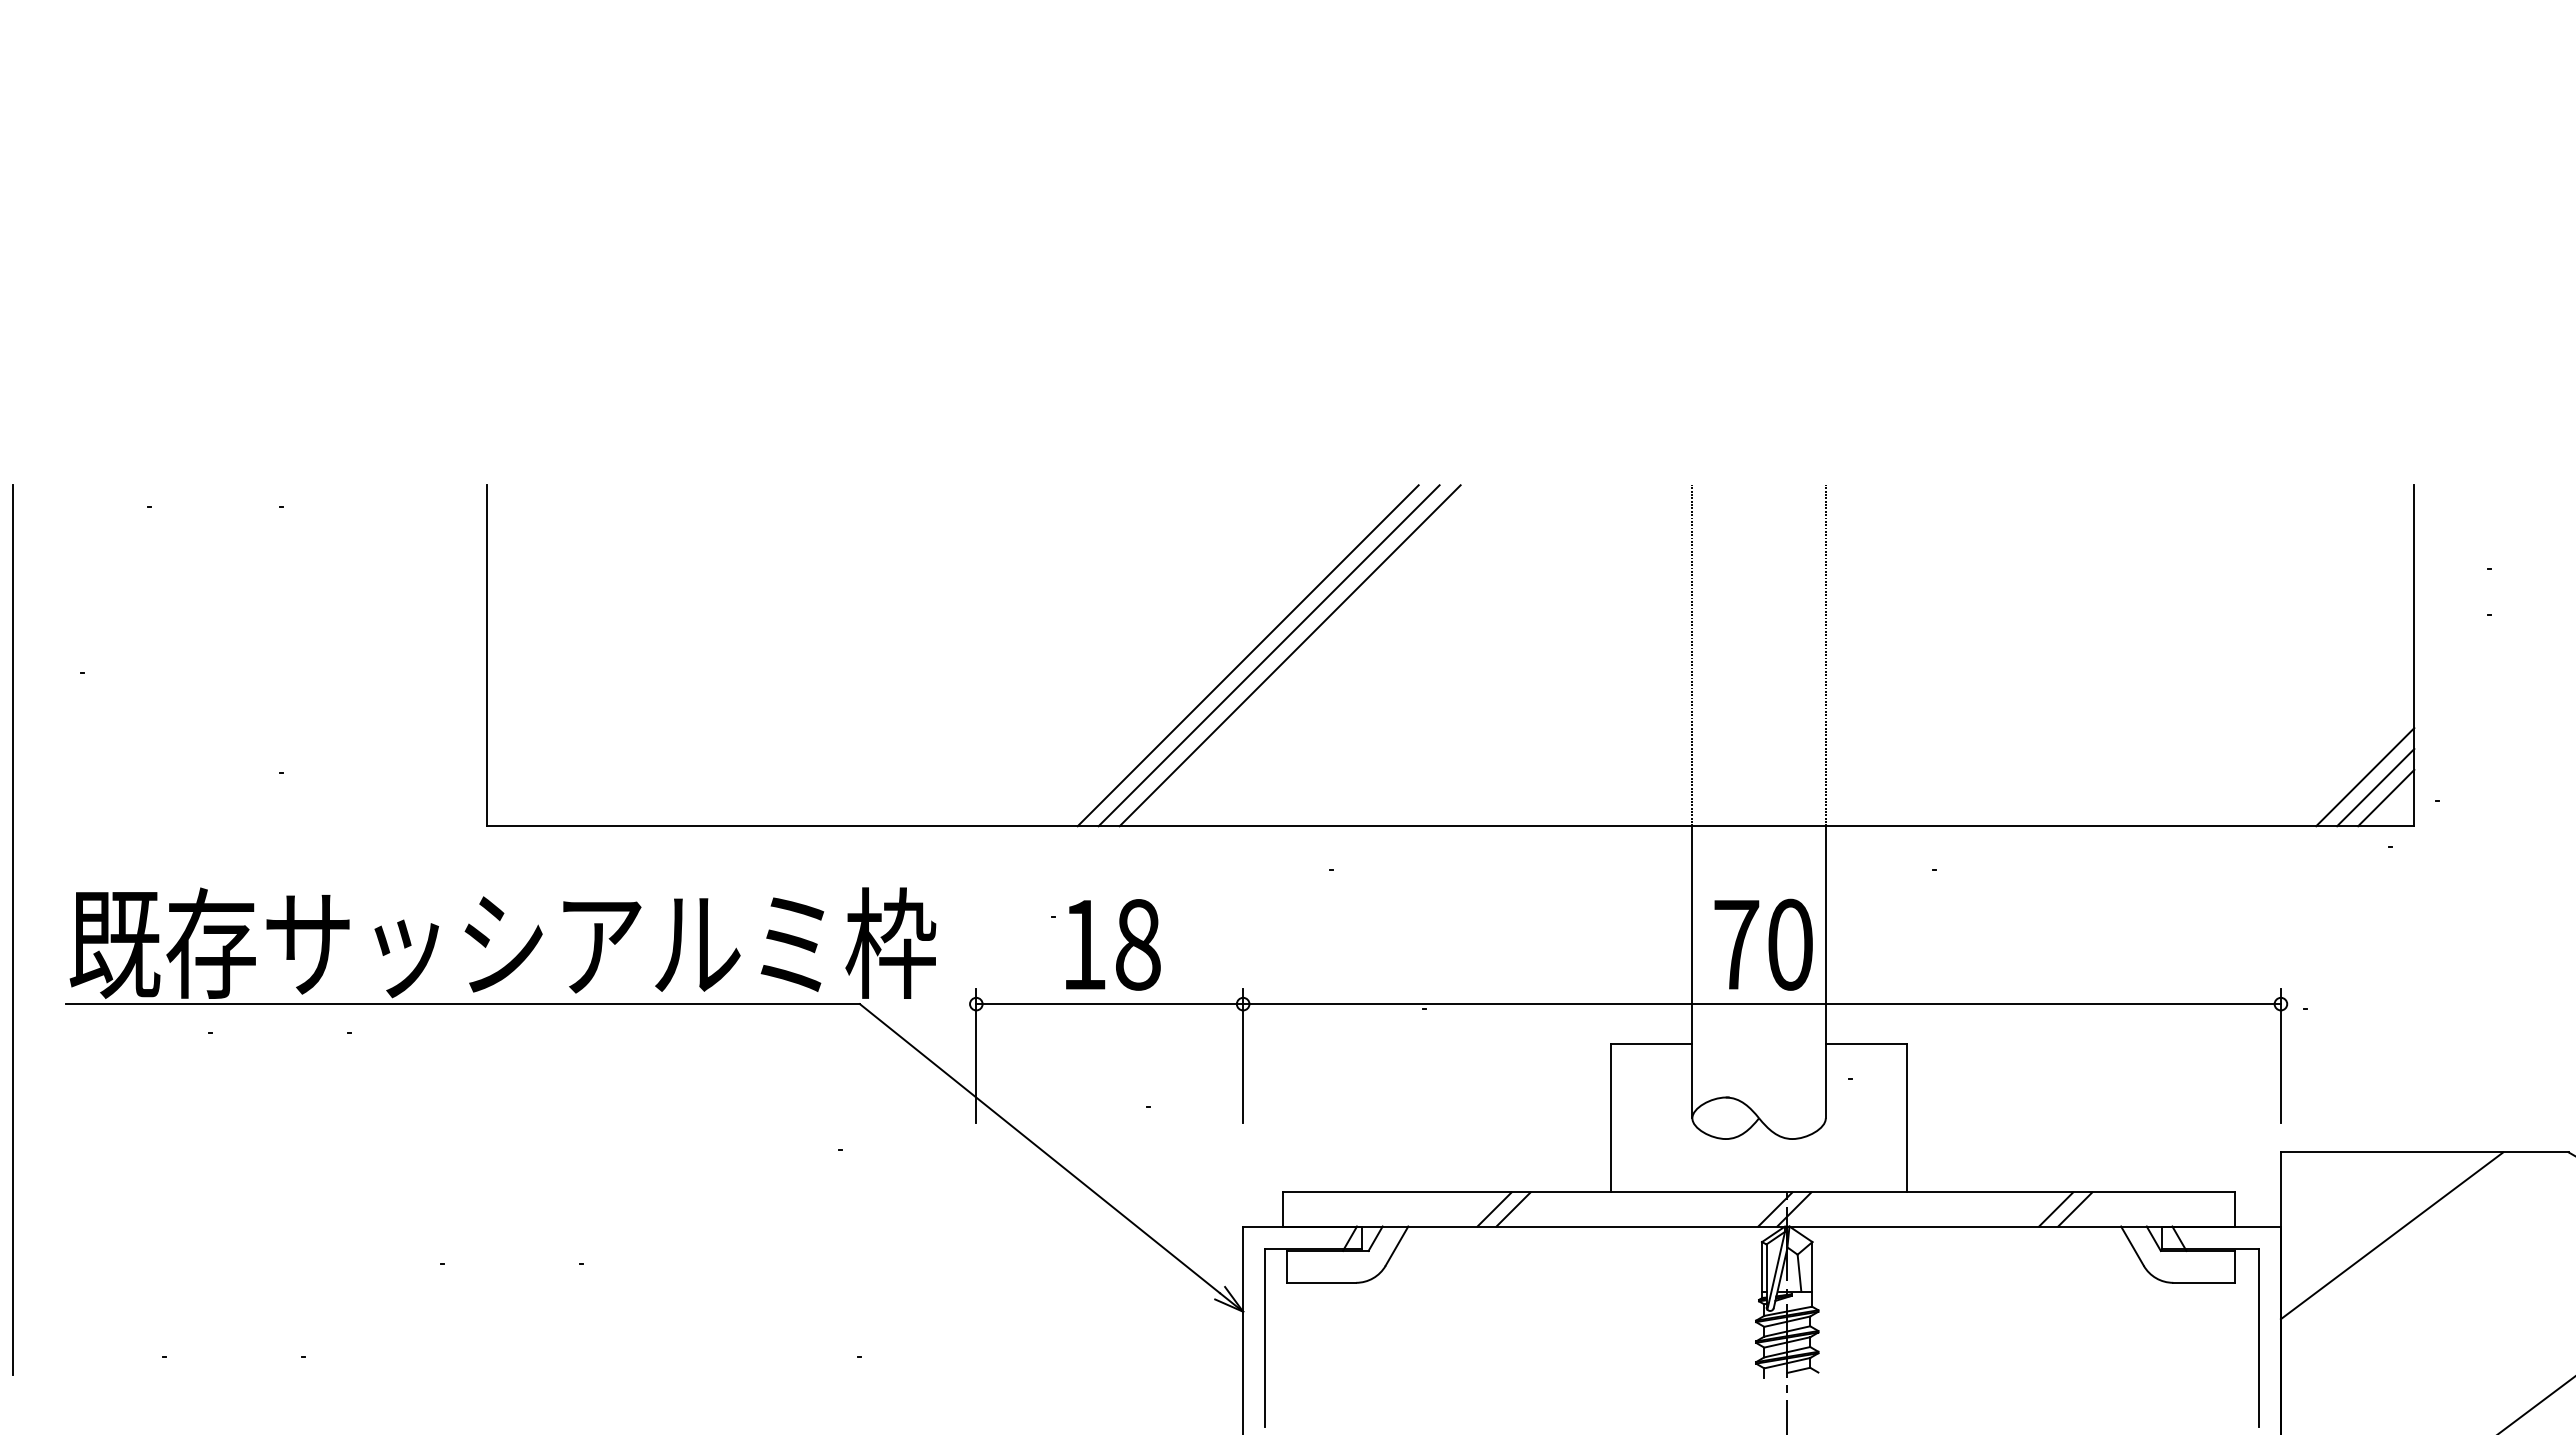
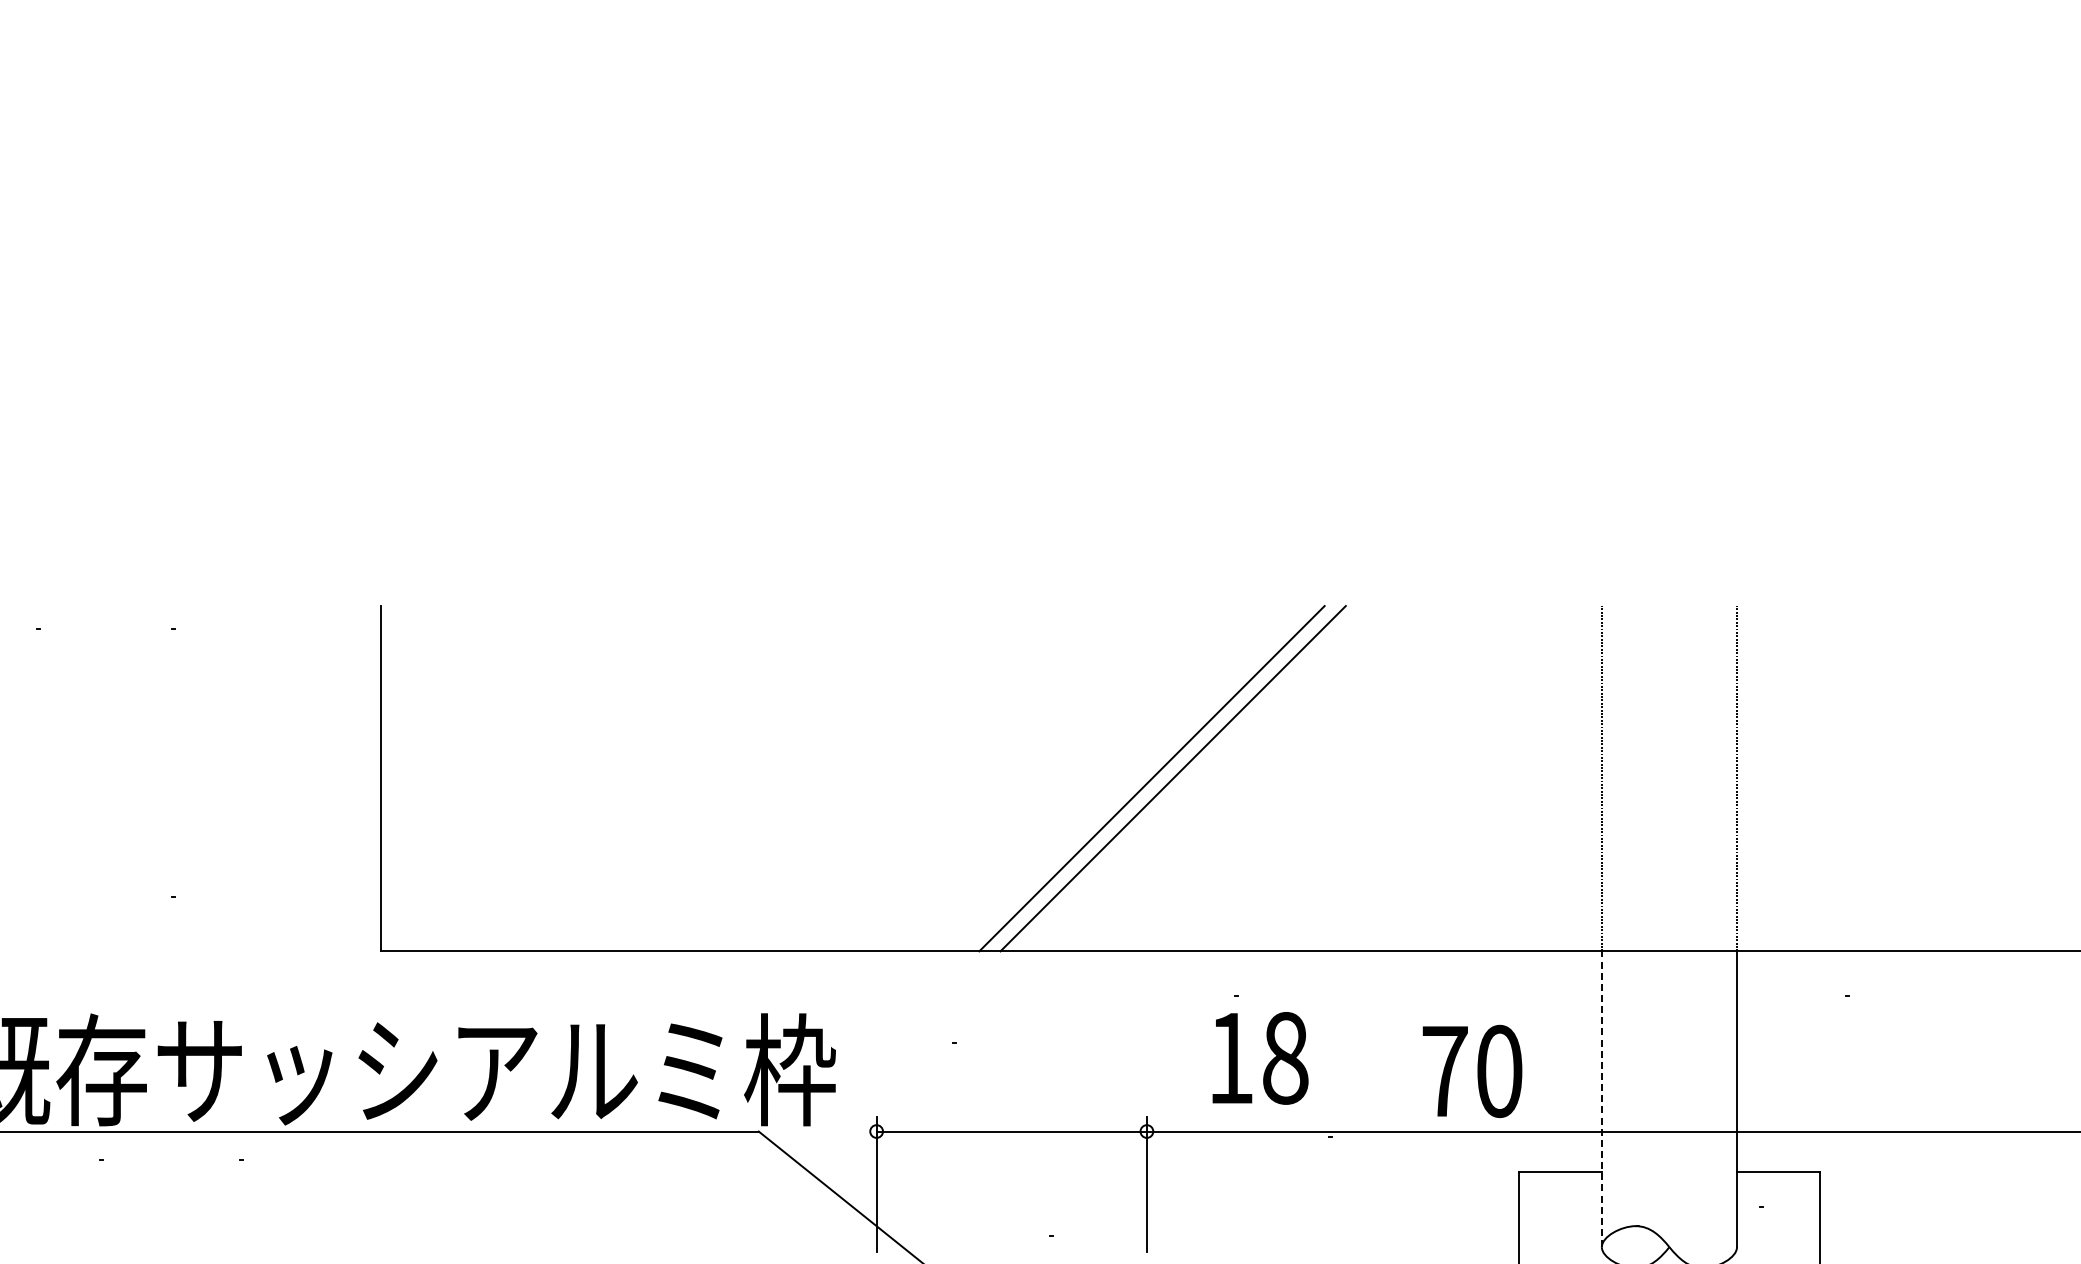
line: (1289, 655) -> (1193, 778), removed
text: (1113, 944) -> (1260, 1057), moved
text: (1763, 944) -> (1472, 1071), moved
line: (1692, 971) -> (1601, 1098), solid -> dashed

